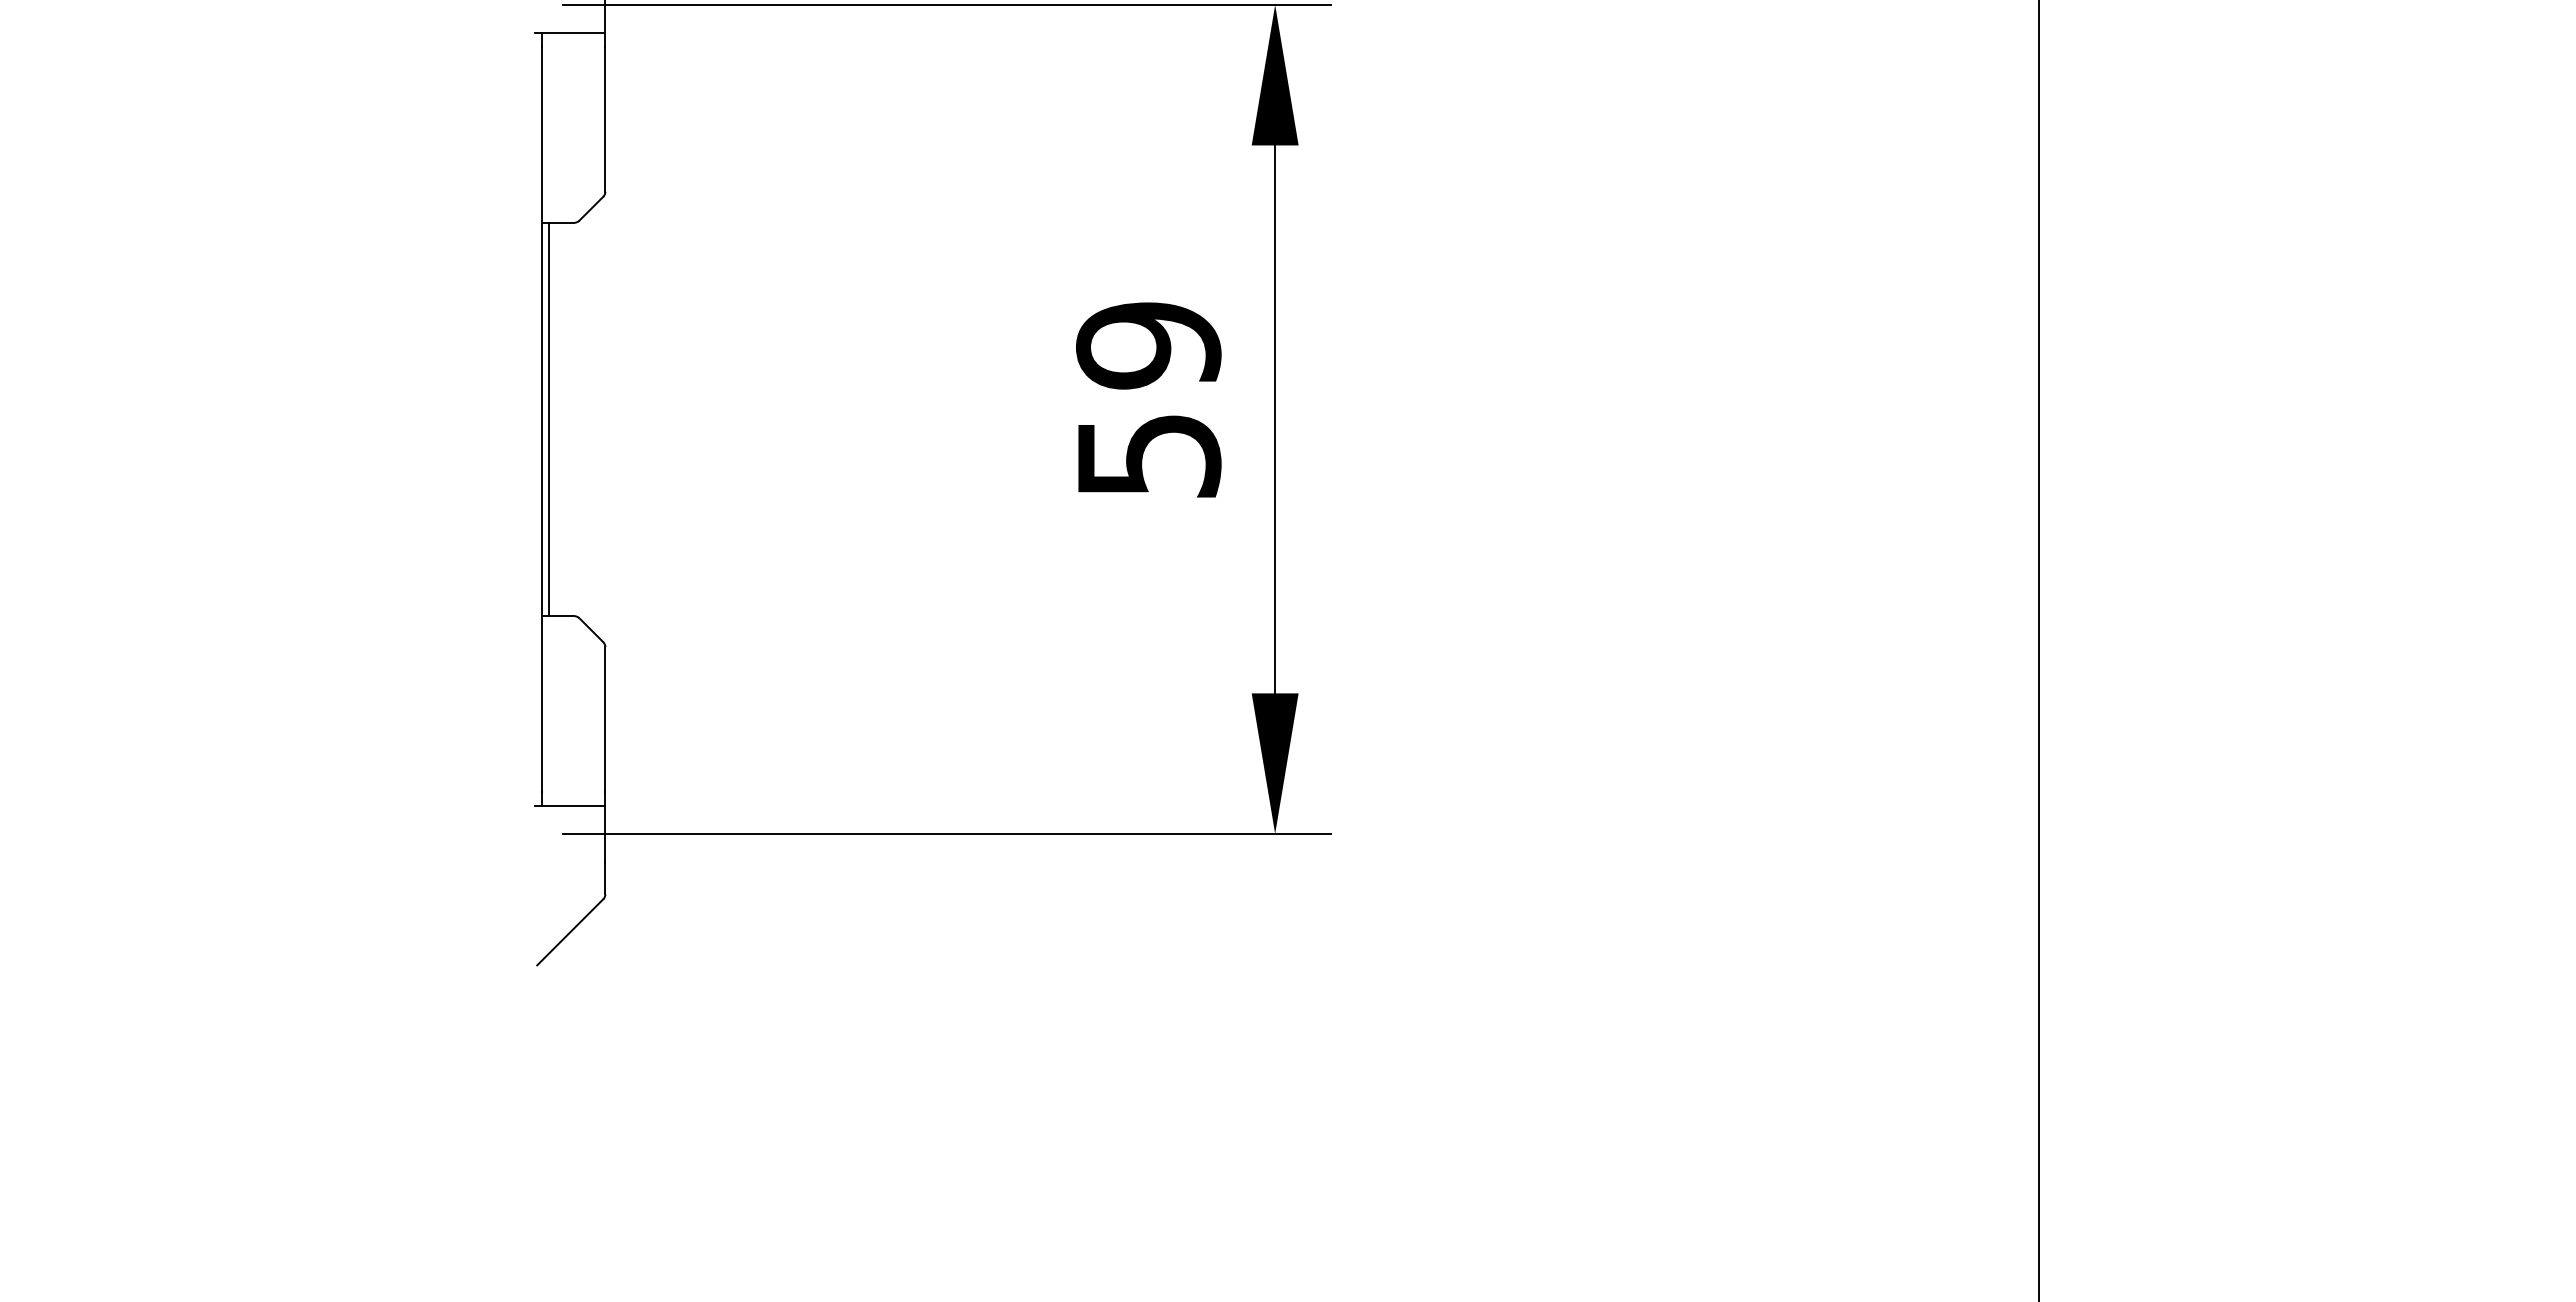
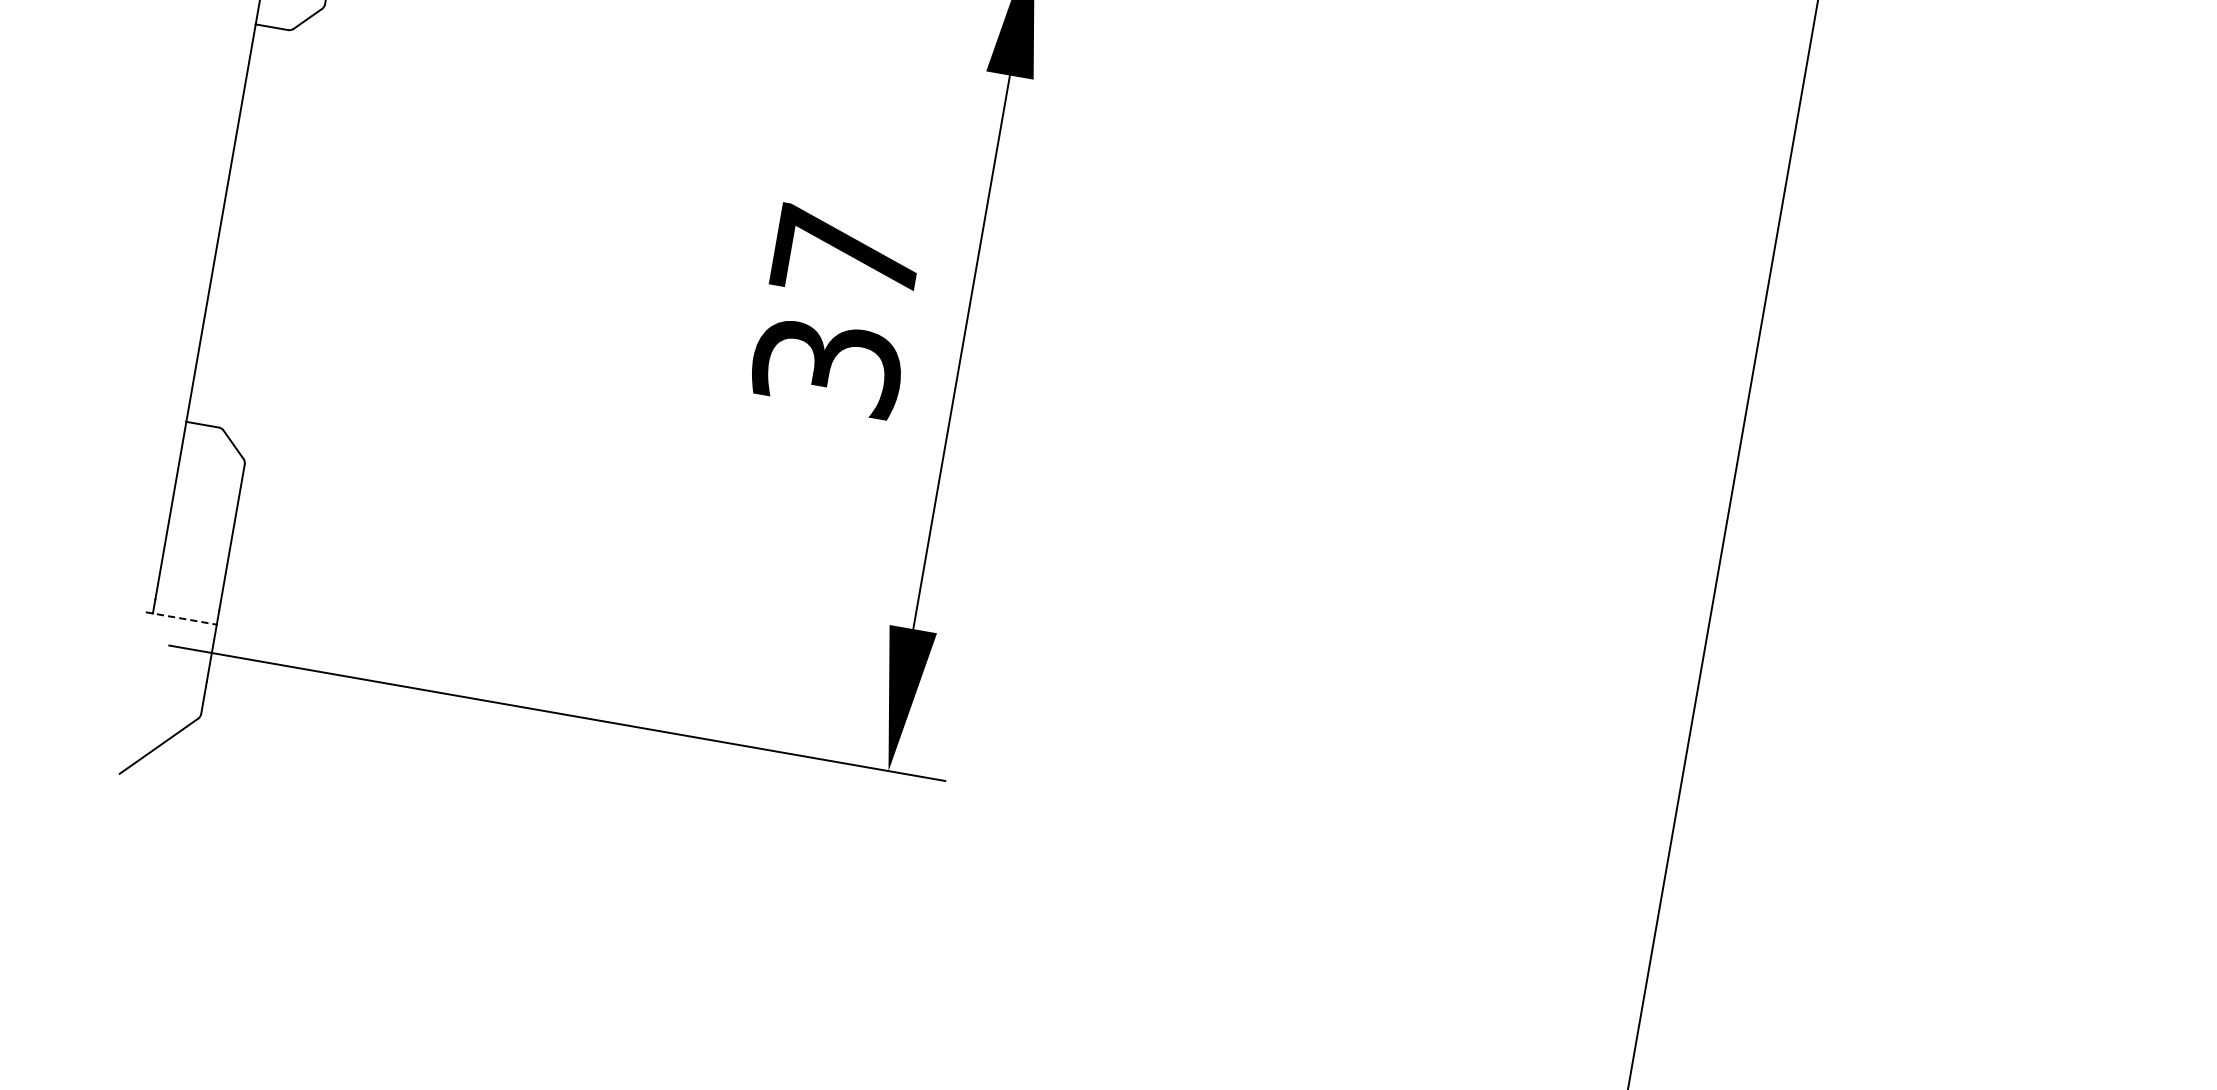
text: (1148, 399) -> (837, 309), 59 -> 37
line: (549, 419) -> (228, 224), removed
line: (570, 805) -> (181, 618), solid -> dashed

